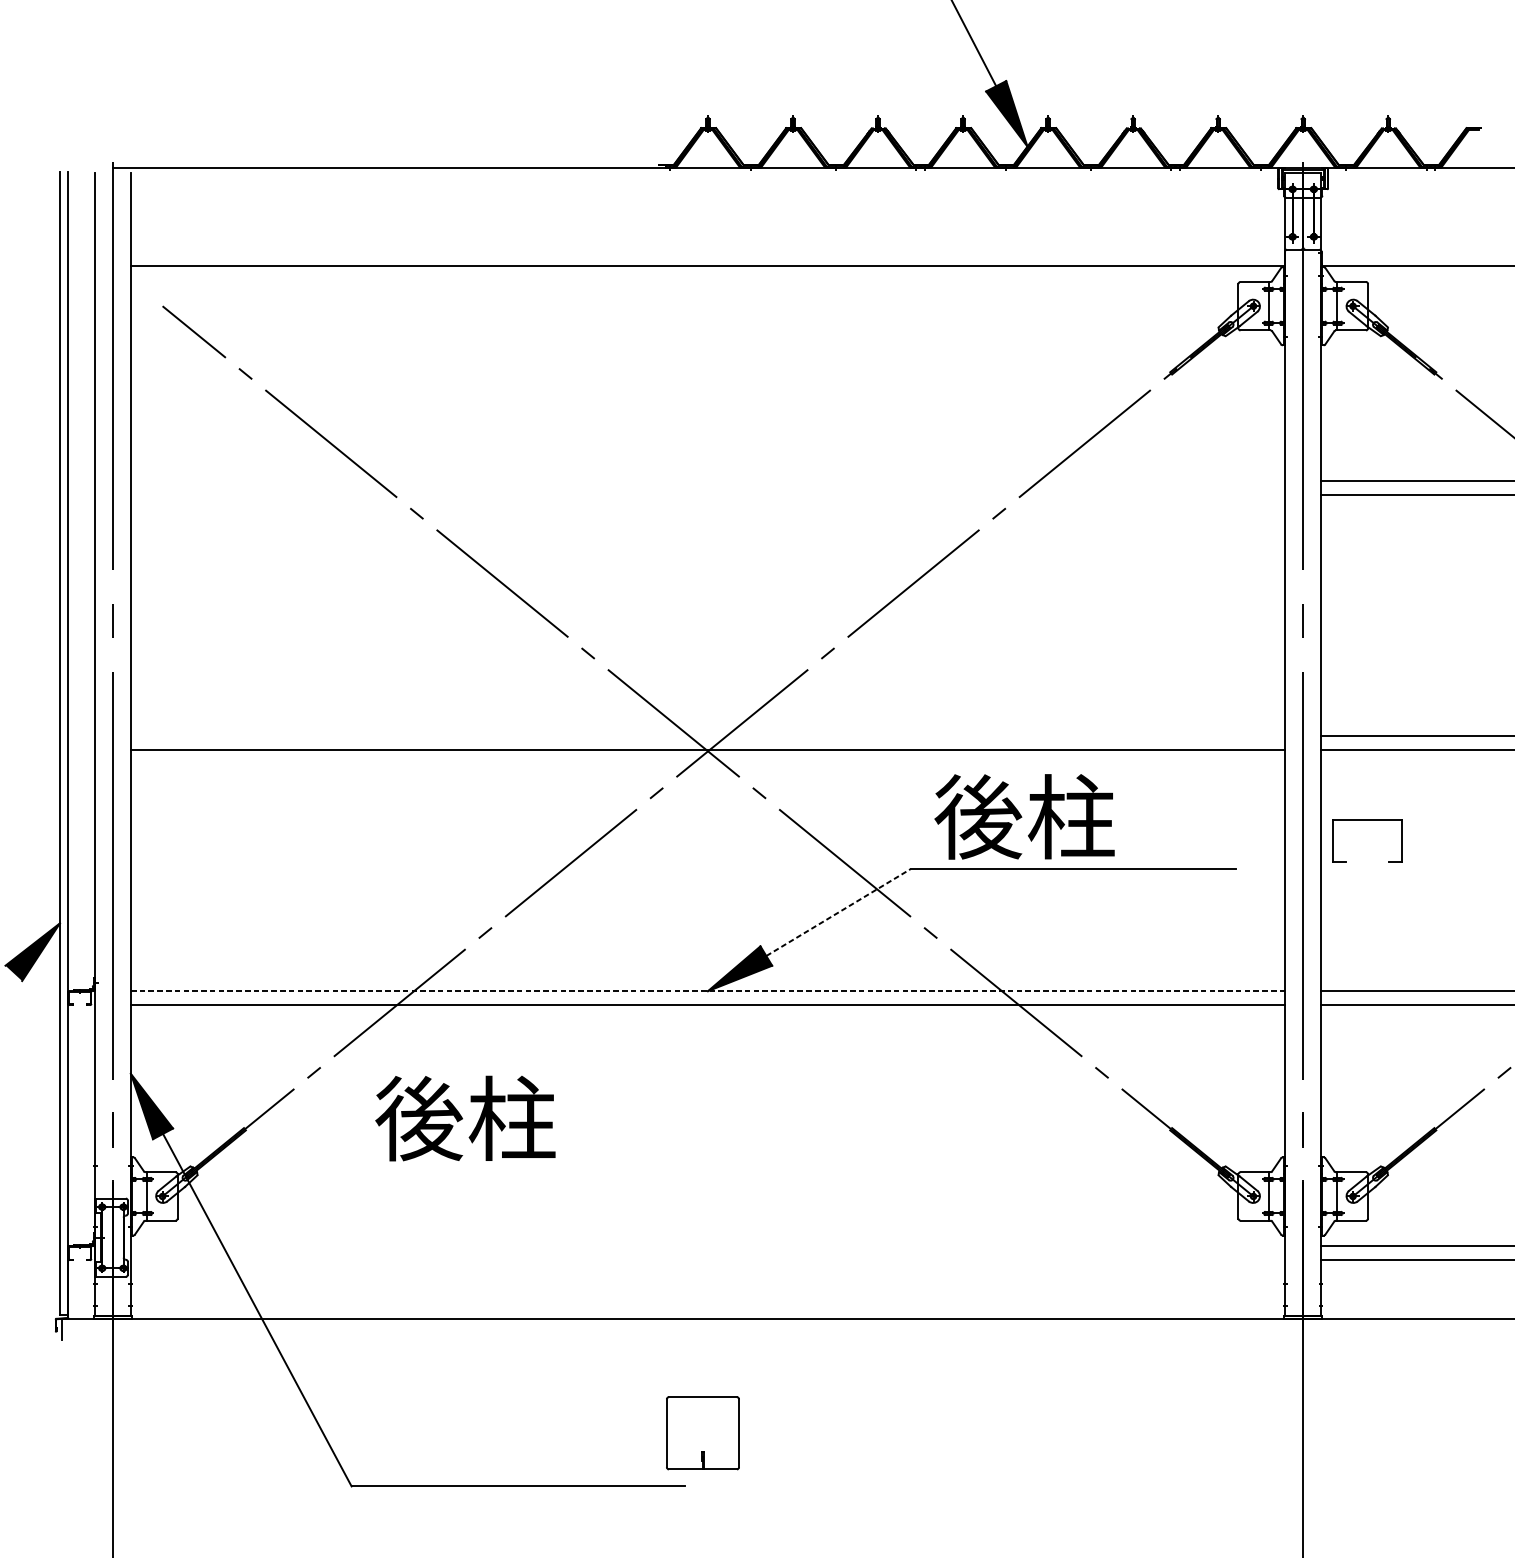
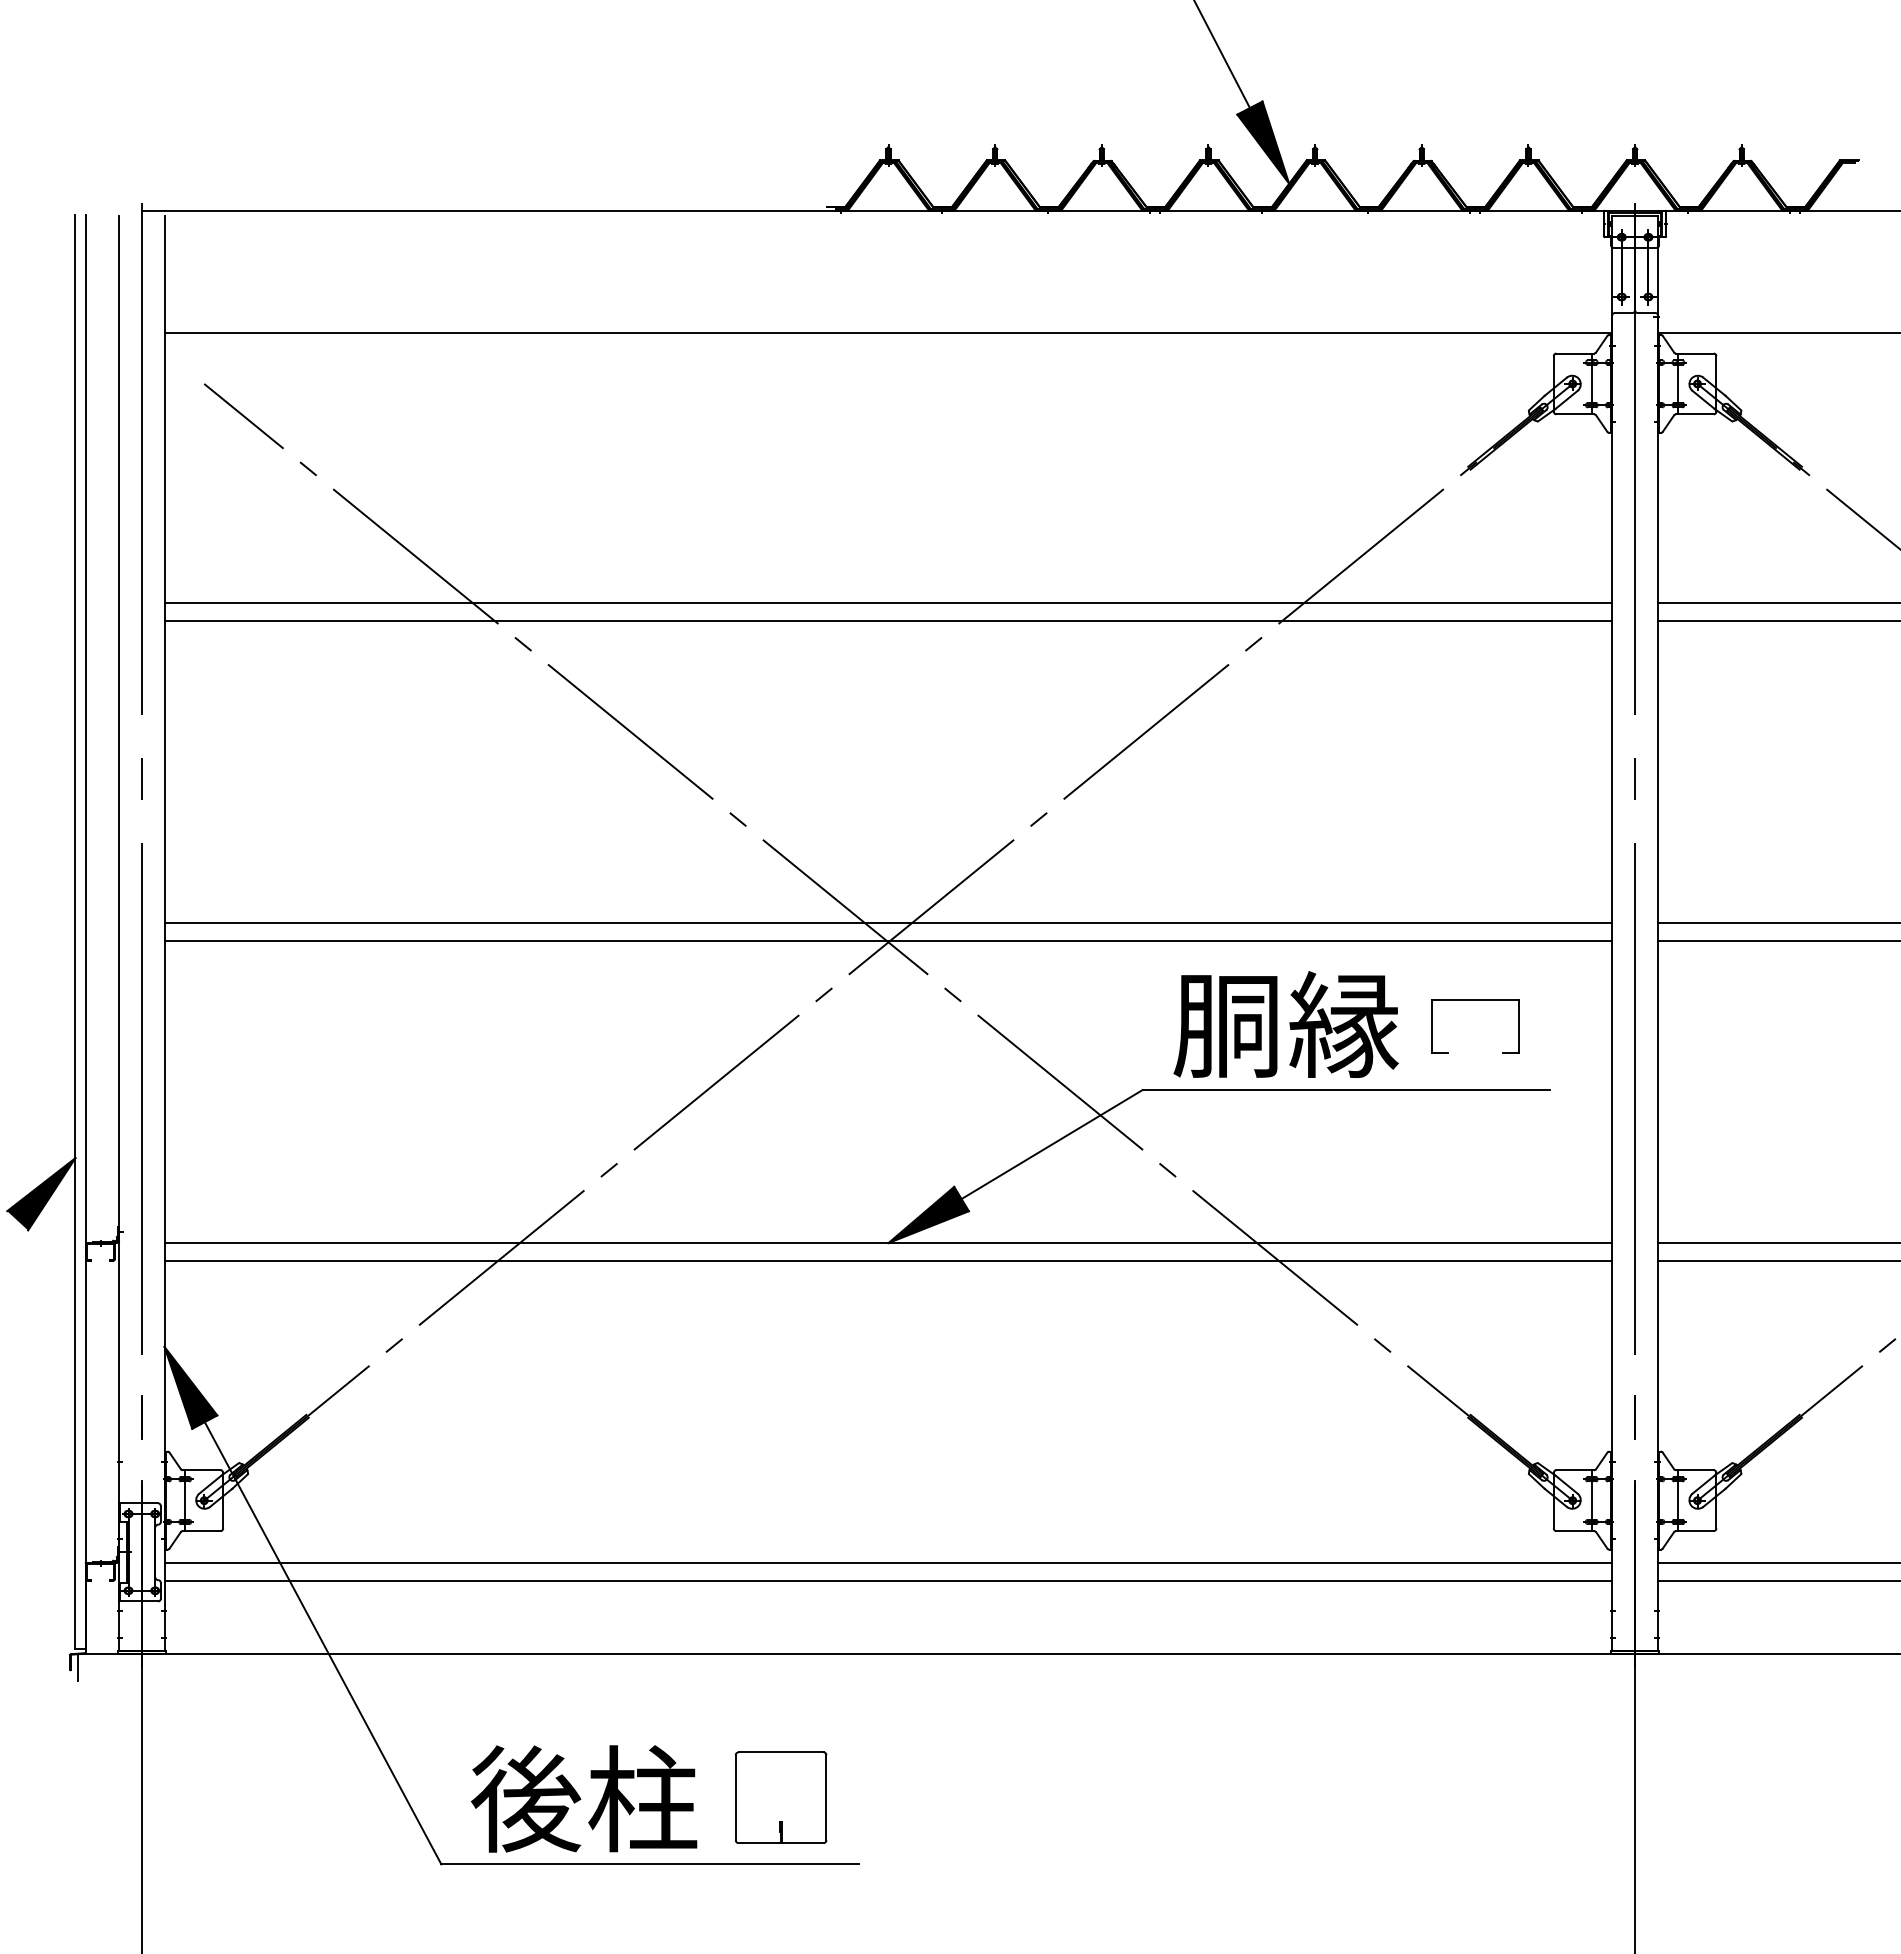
line: (708, 481) -> (888, 603), added
line: (708, 494) -> (888, 620), added
line: (708, 736) -> (888, 923), added
text: (1024, 816) -> (1285, 1024), 後柱 -> 胴縁
part: (1367, 820) -> (1475, 1000), moved
line: (838, 912) -> (1052, 1144), dashed -> solid
line: (708, 991) -> (888, 1243), dashed -> solid
text: (465, 1118) -> (584, 1798), moved
line: (708, 1246) -> (888, 1563), added
line: (708, 1260) -> (888, 1580), added
part: (702, 1433) -> (780, 1797), moved

